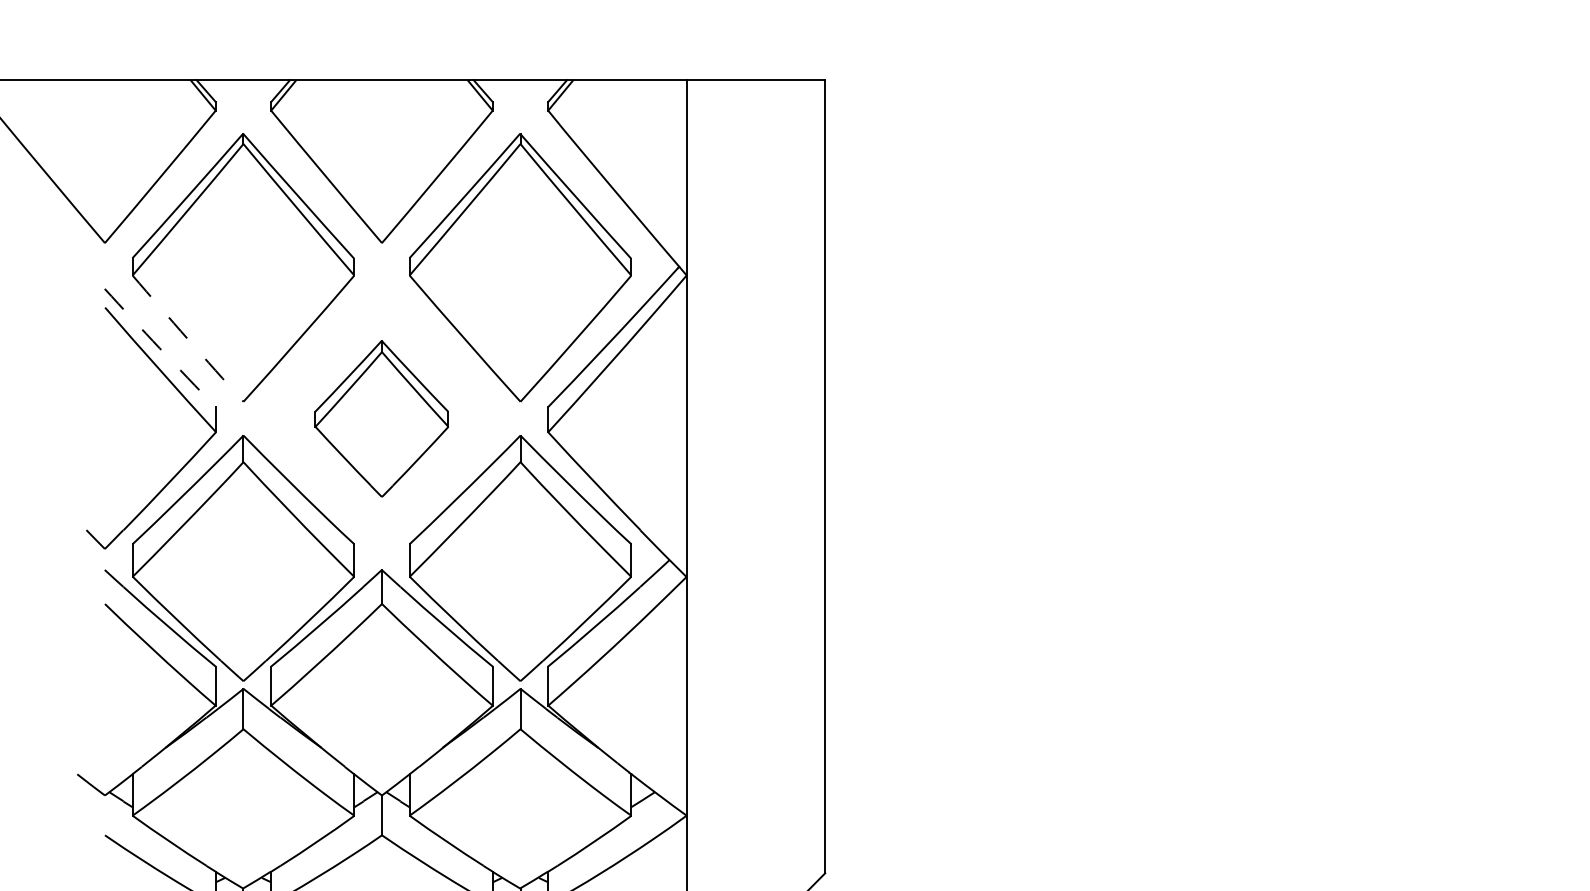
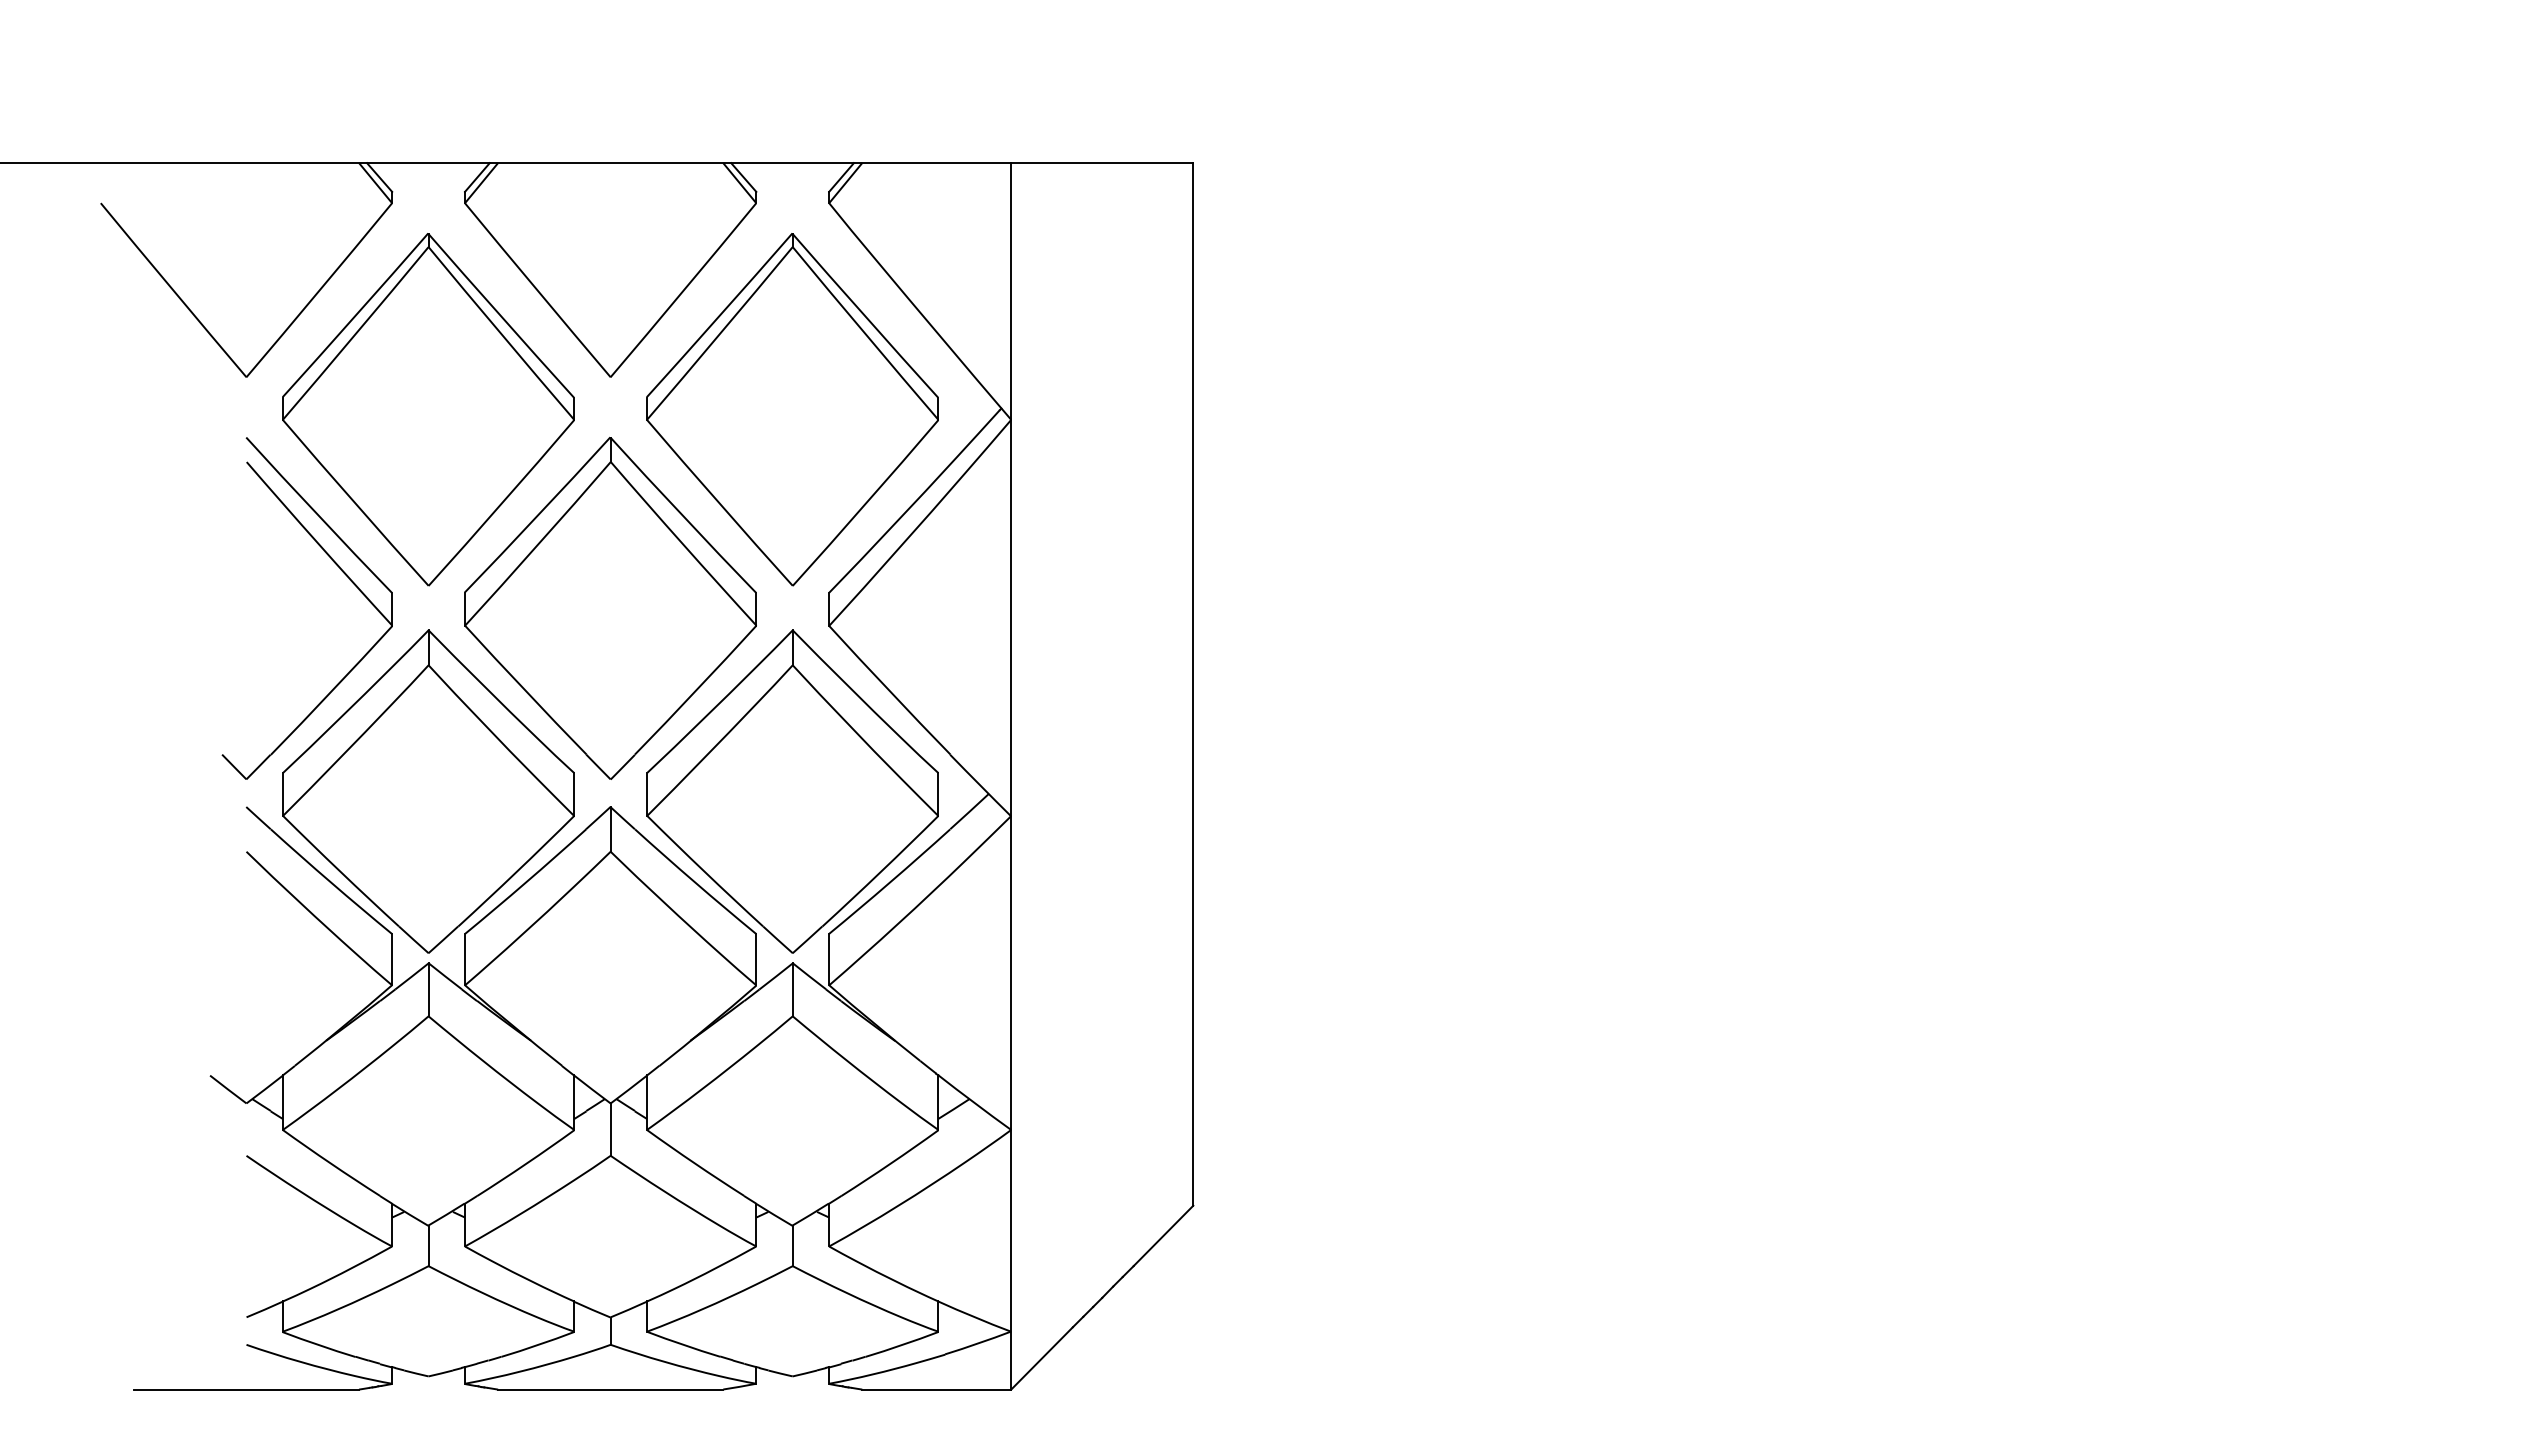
arc: (187, 339) -> (355, 503), dashed -> solid
arc: (159, 348) -> (318, 515), dashed -> solid
part: (381, 418) -> (610, 608), size x1.67

